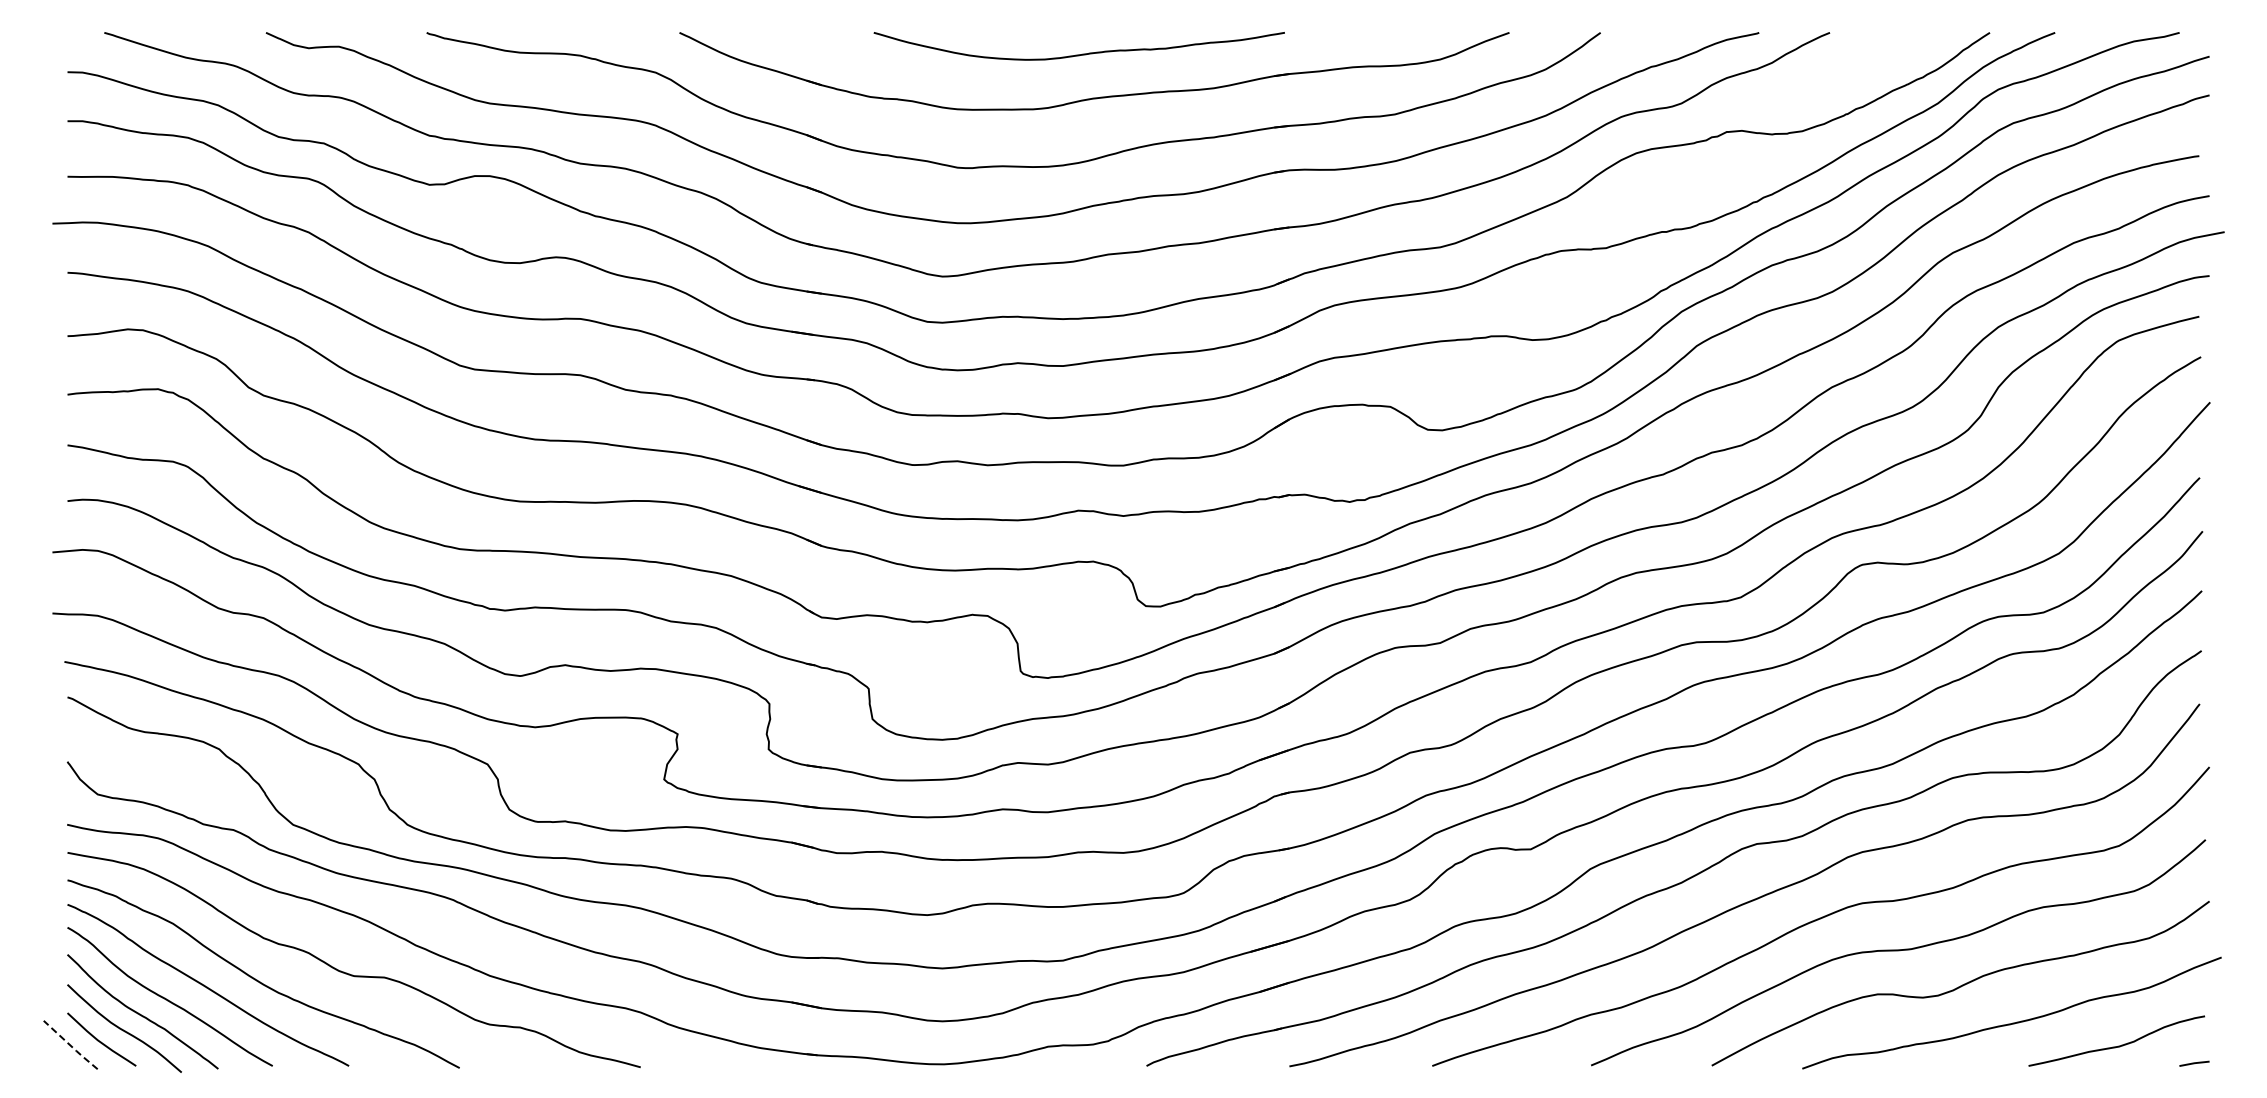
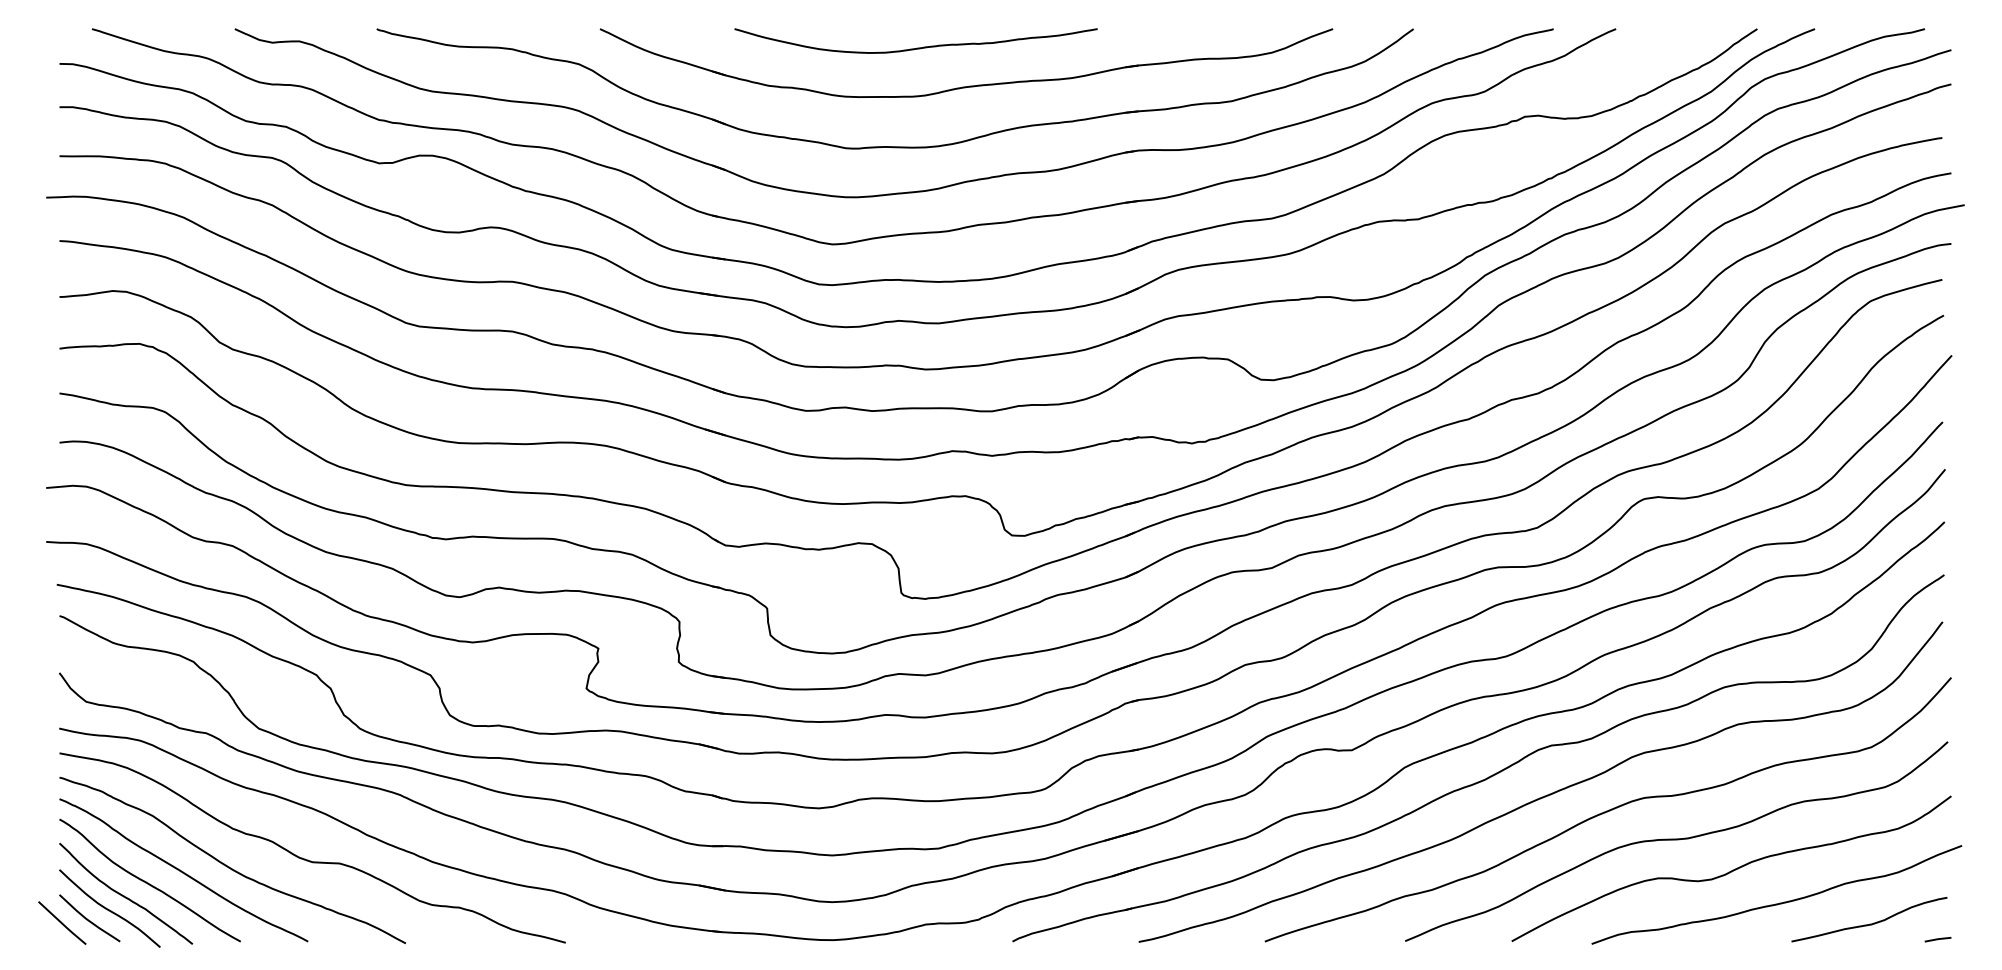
curve: (1078, 54) -> (915, 48), moved
line: (71, 1046) -> (63, 924), dashed -> solid

